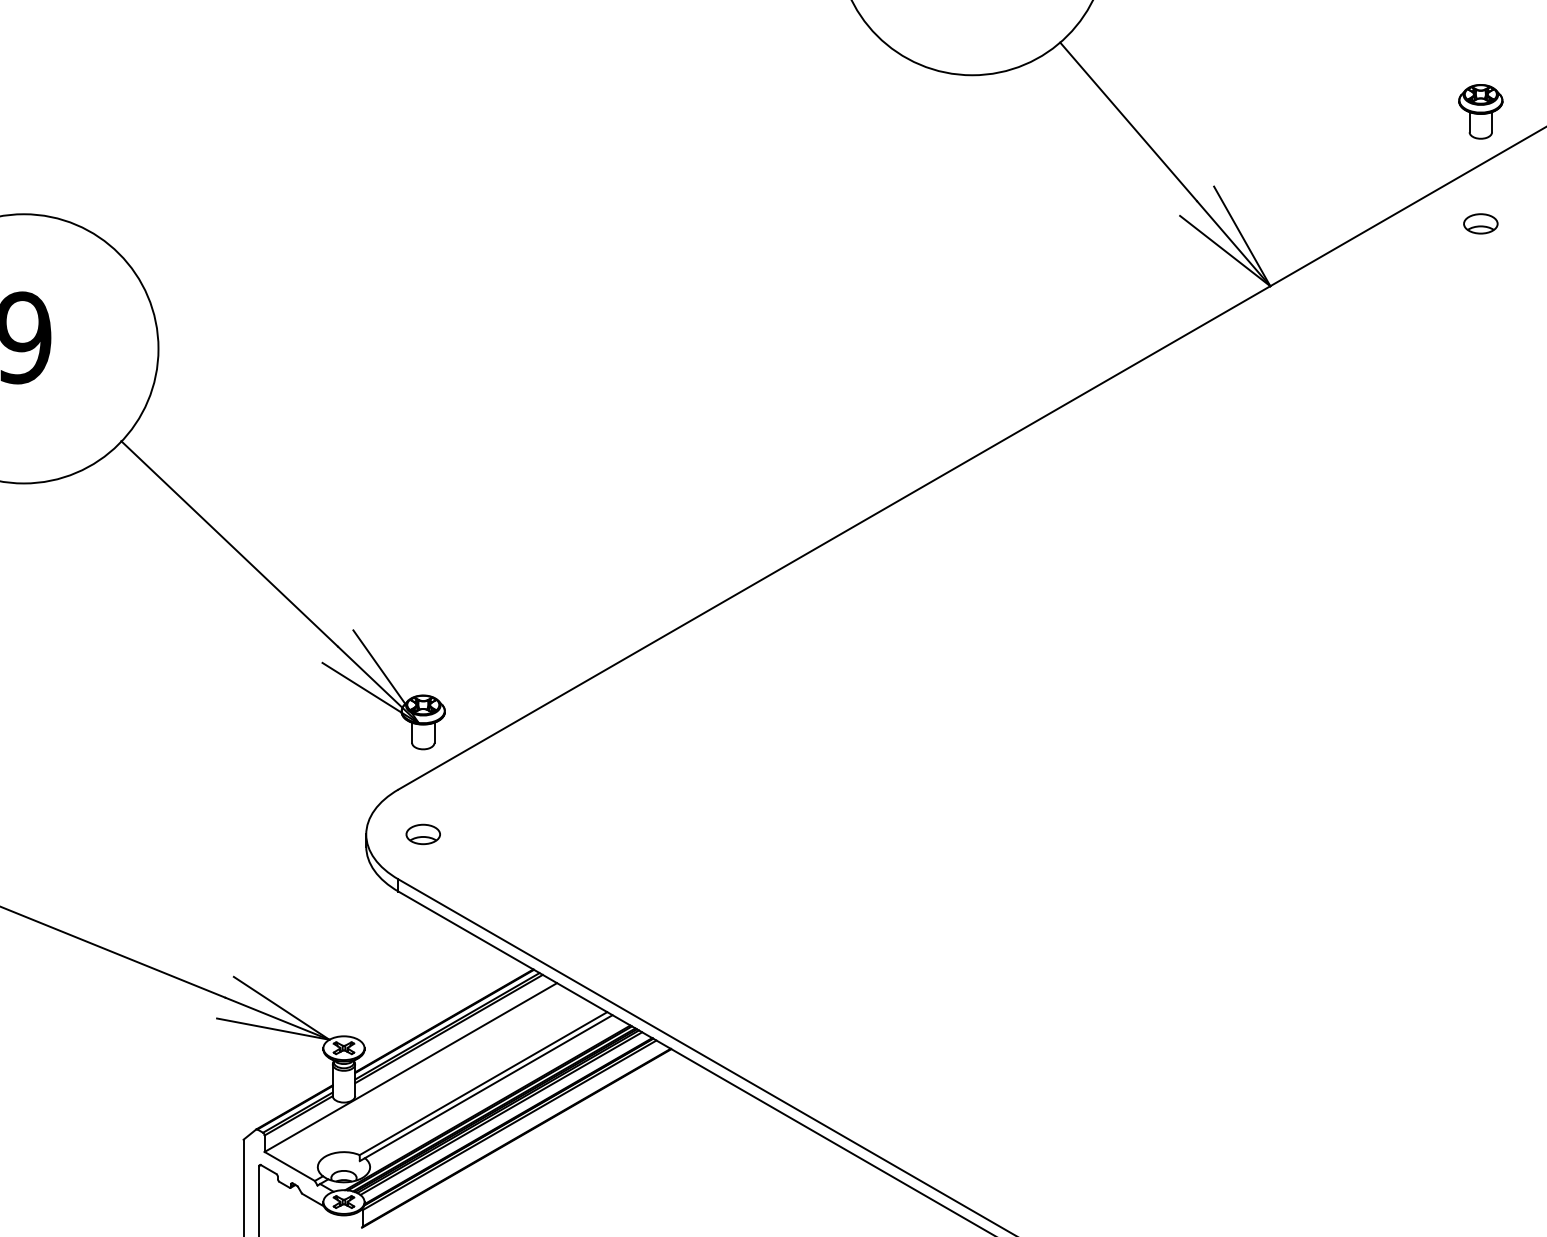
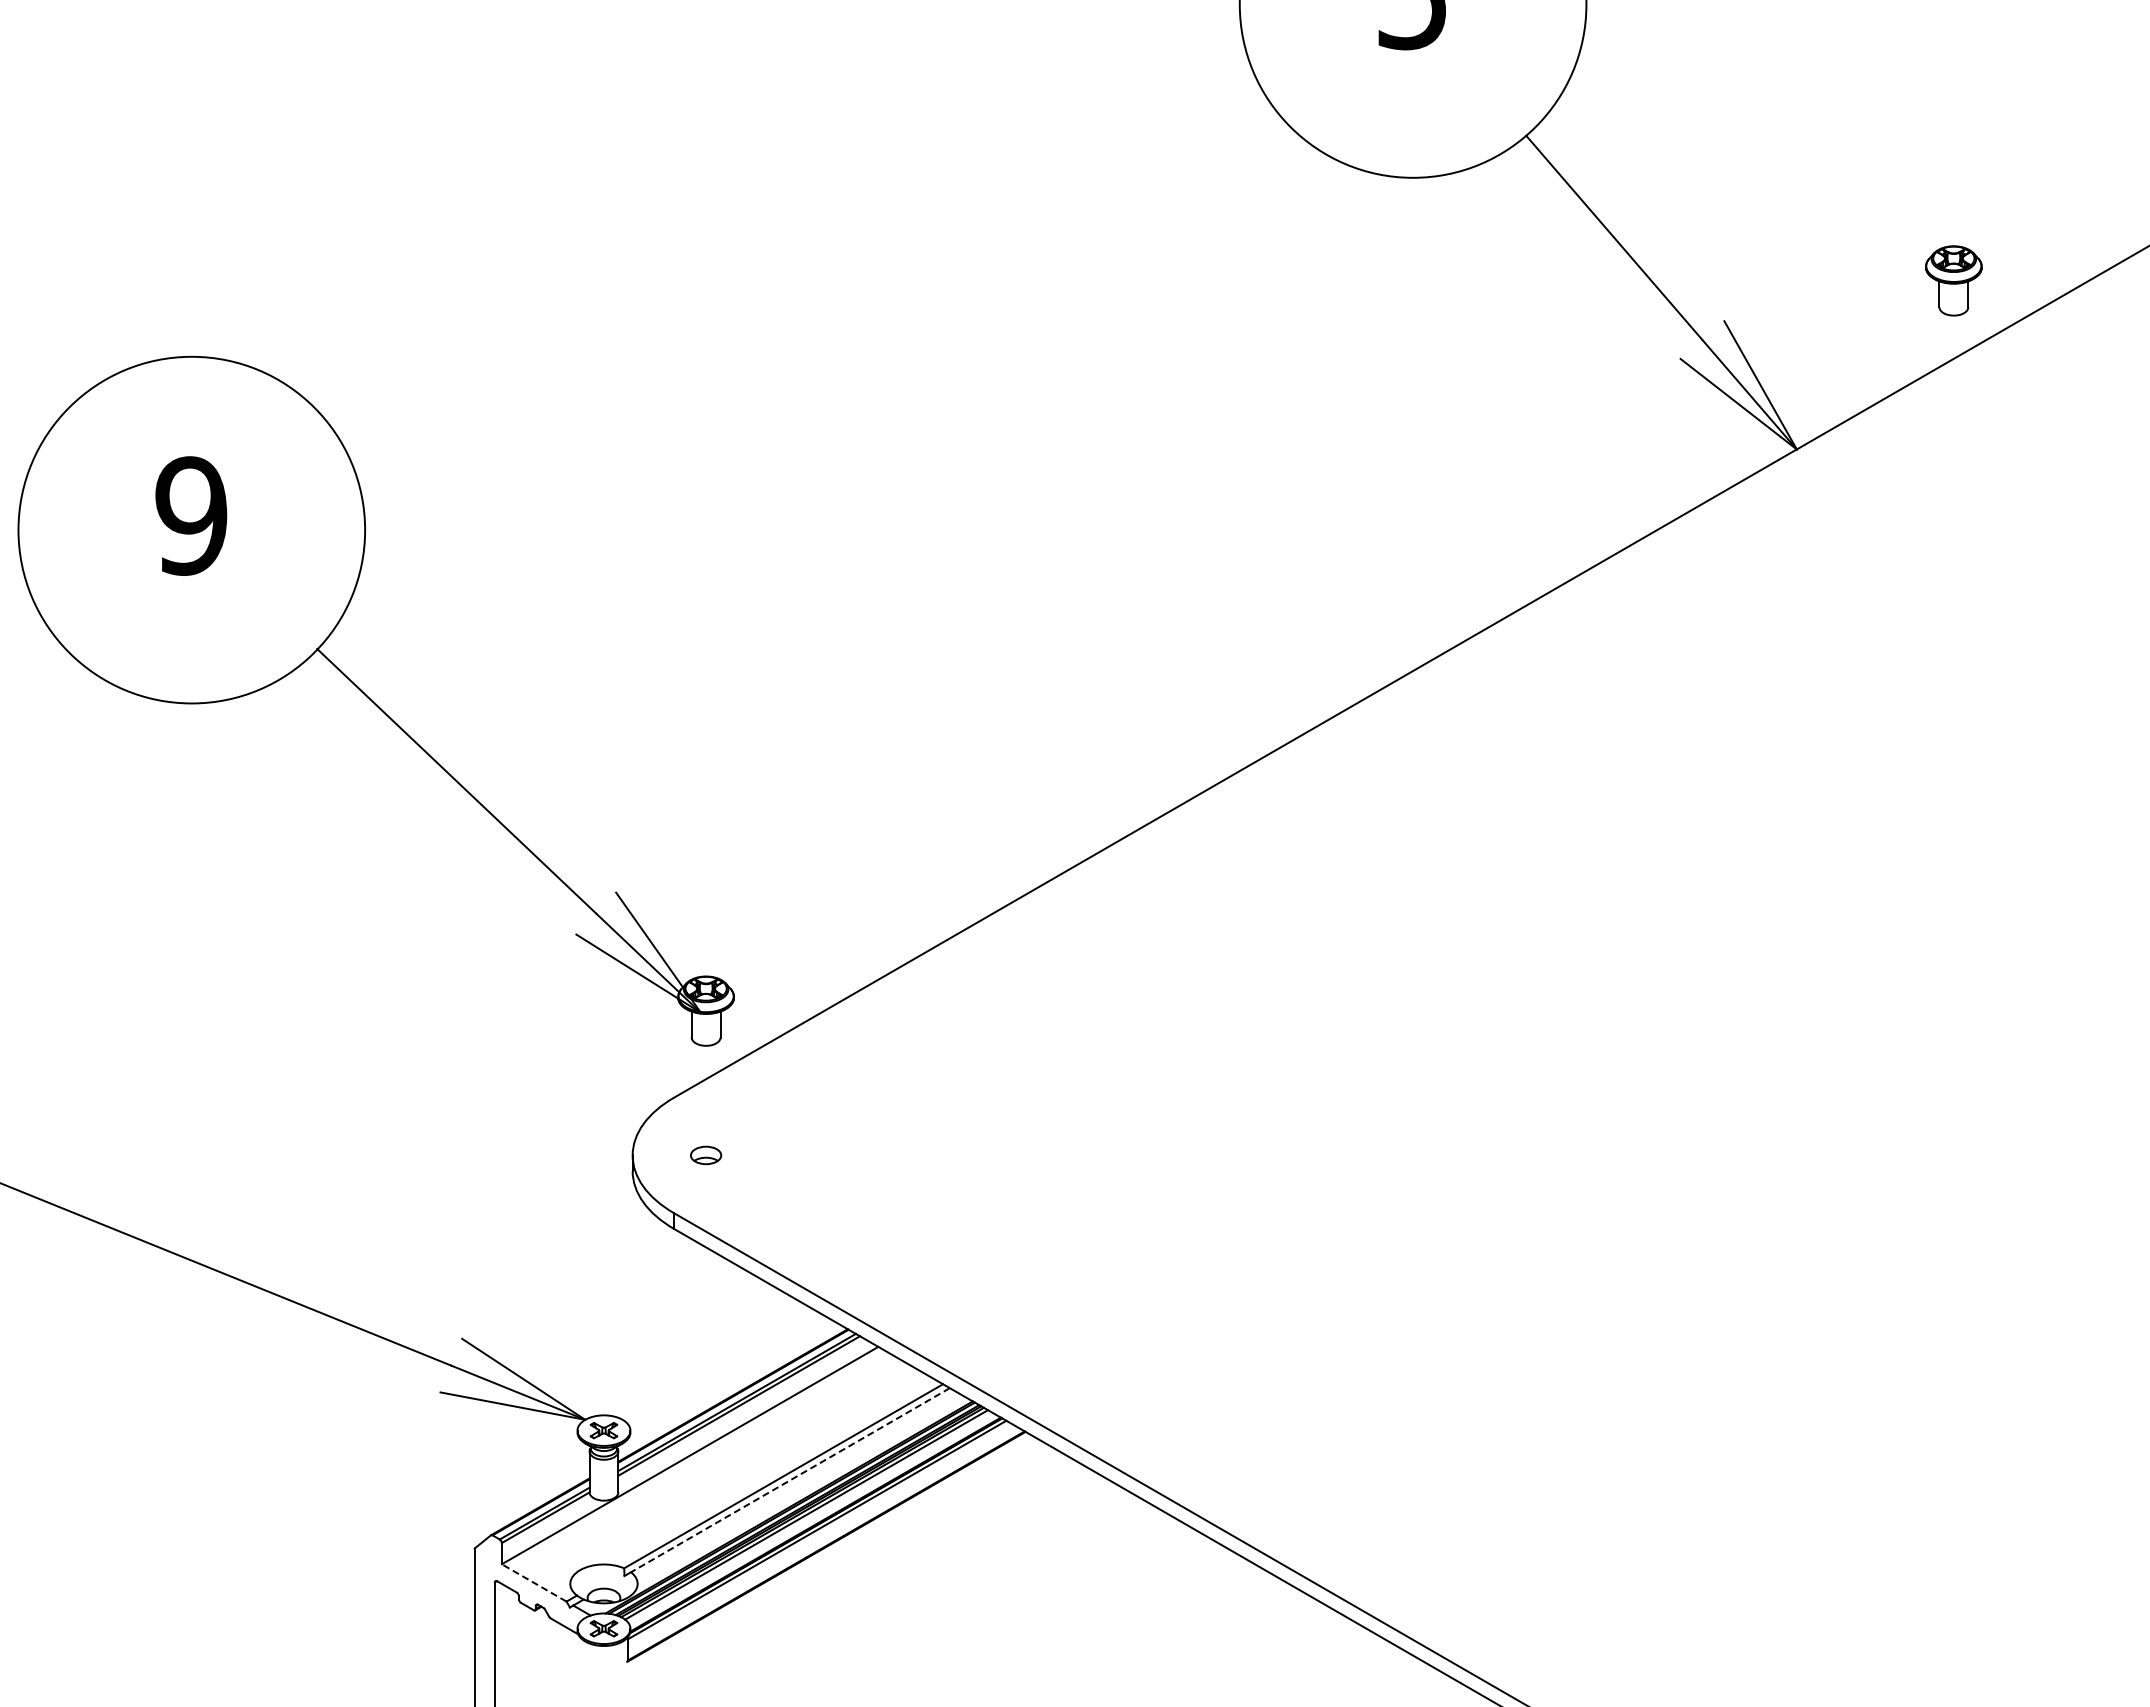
part: (1480, 111) -> (1953, 280), moved
part: (1480, 223) -> (2067, 368), removed
part: (422, 834) -> (705, 1155), size x0.7
line: (488, 1086) -> (789, 1480), solid -> dashed
line: (289, 1166) -> (533, 1582), solid -> dashed

